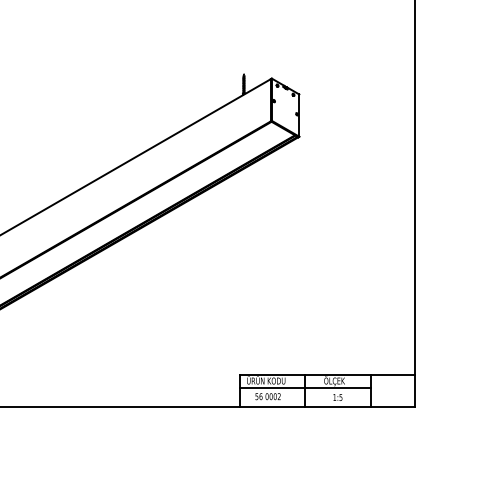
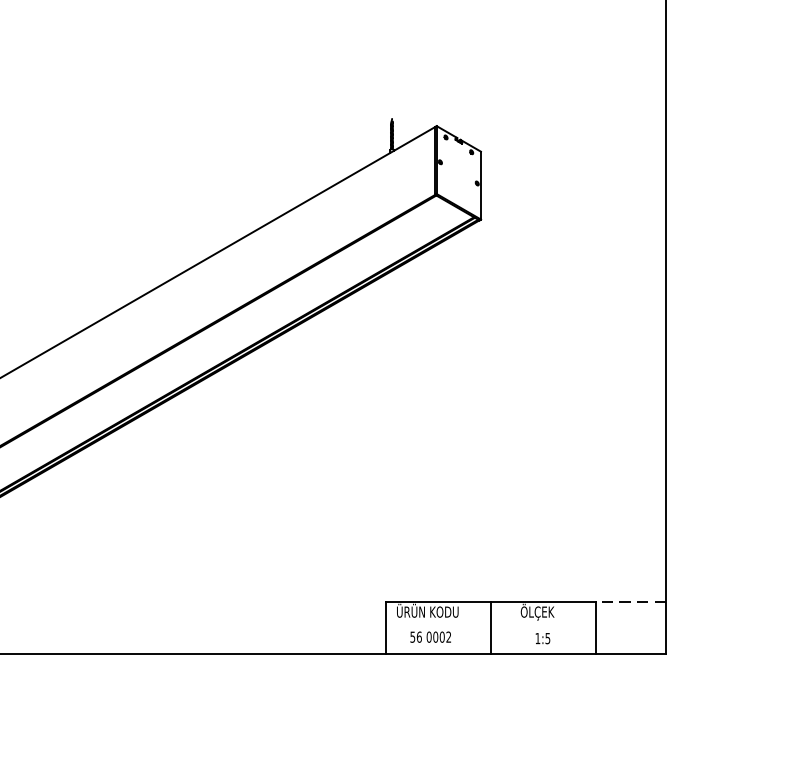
line: (392, 374) -> (630, 601), solid -> dashed
line: (304, 387) -> (489, 622), removed

